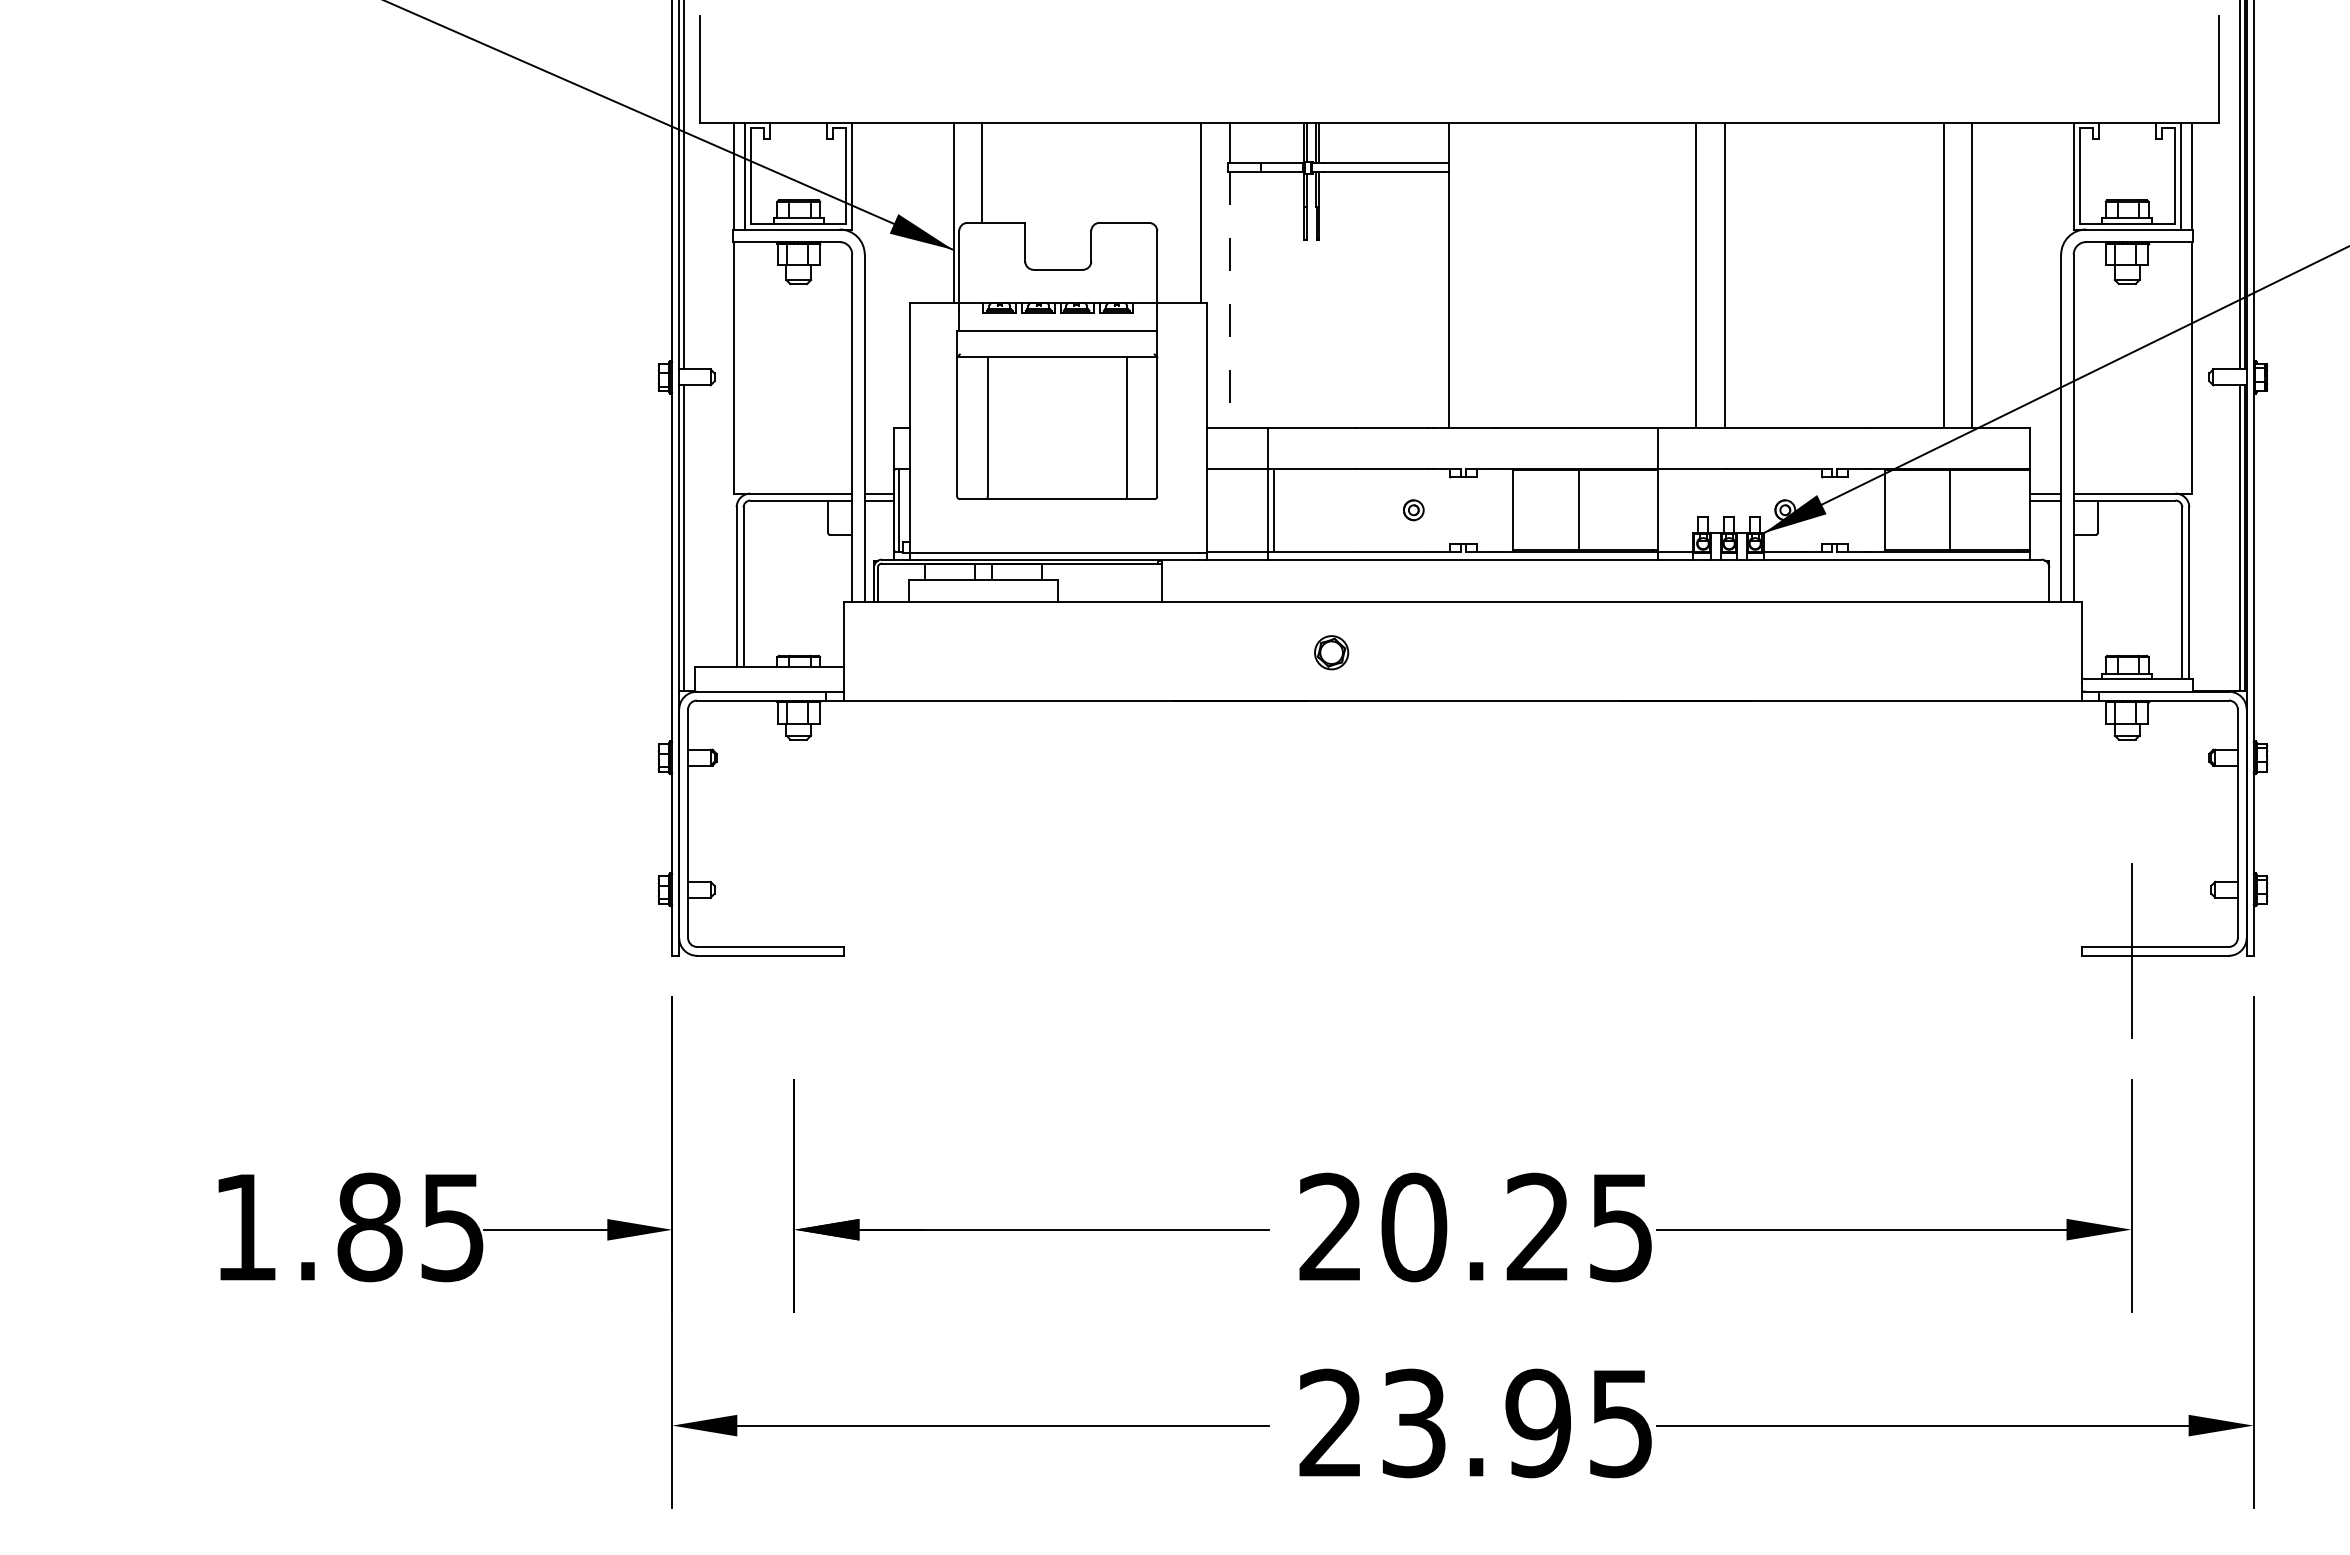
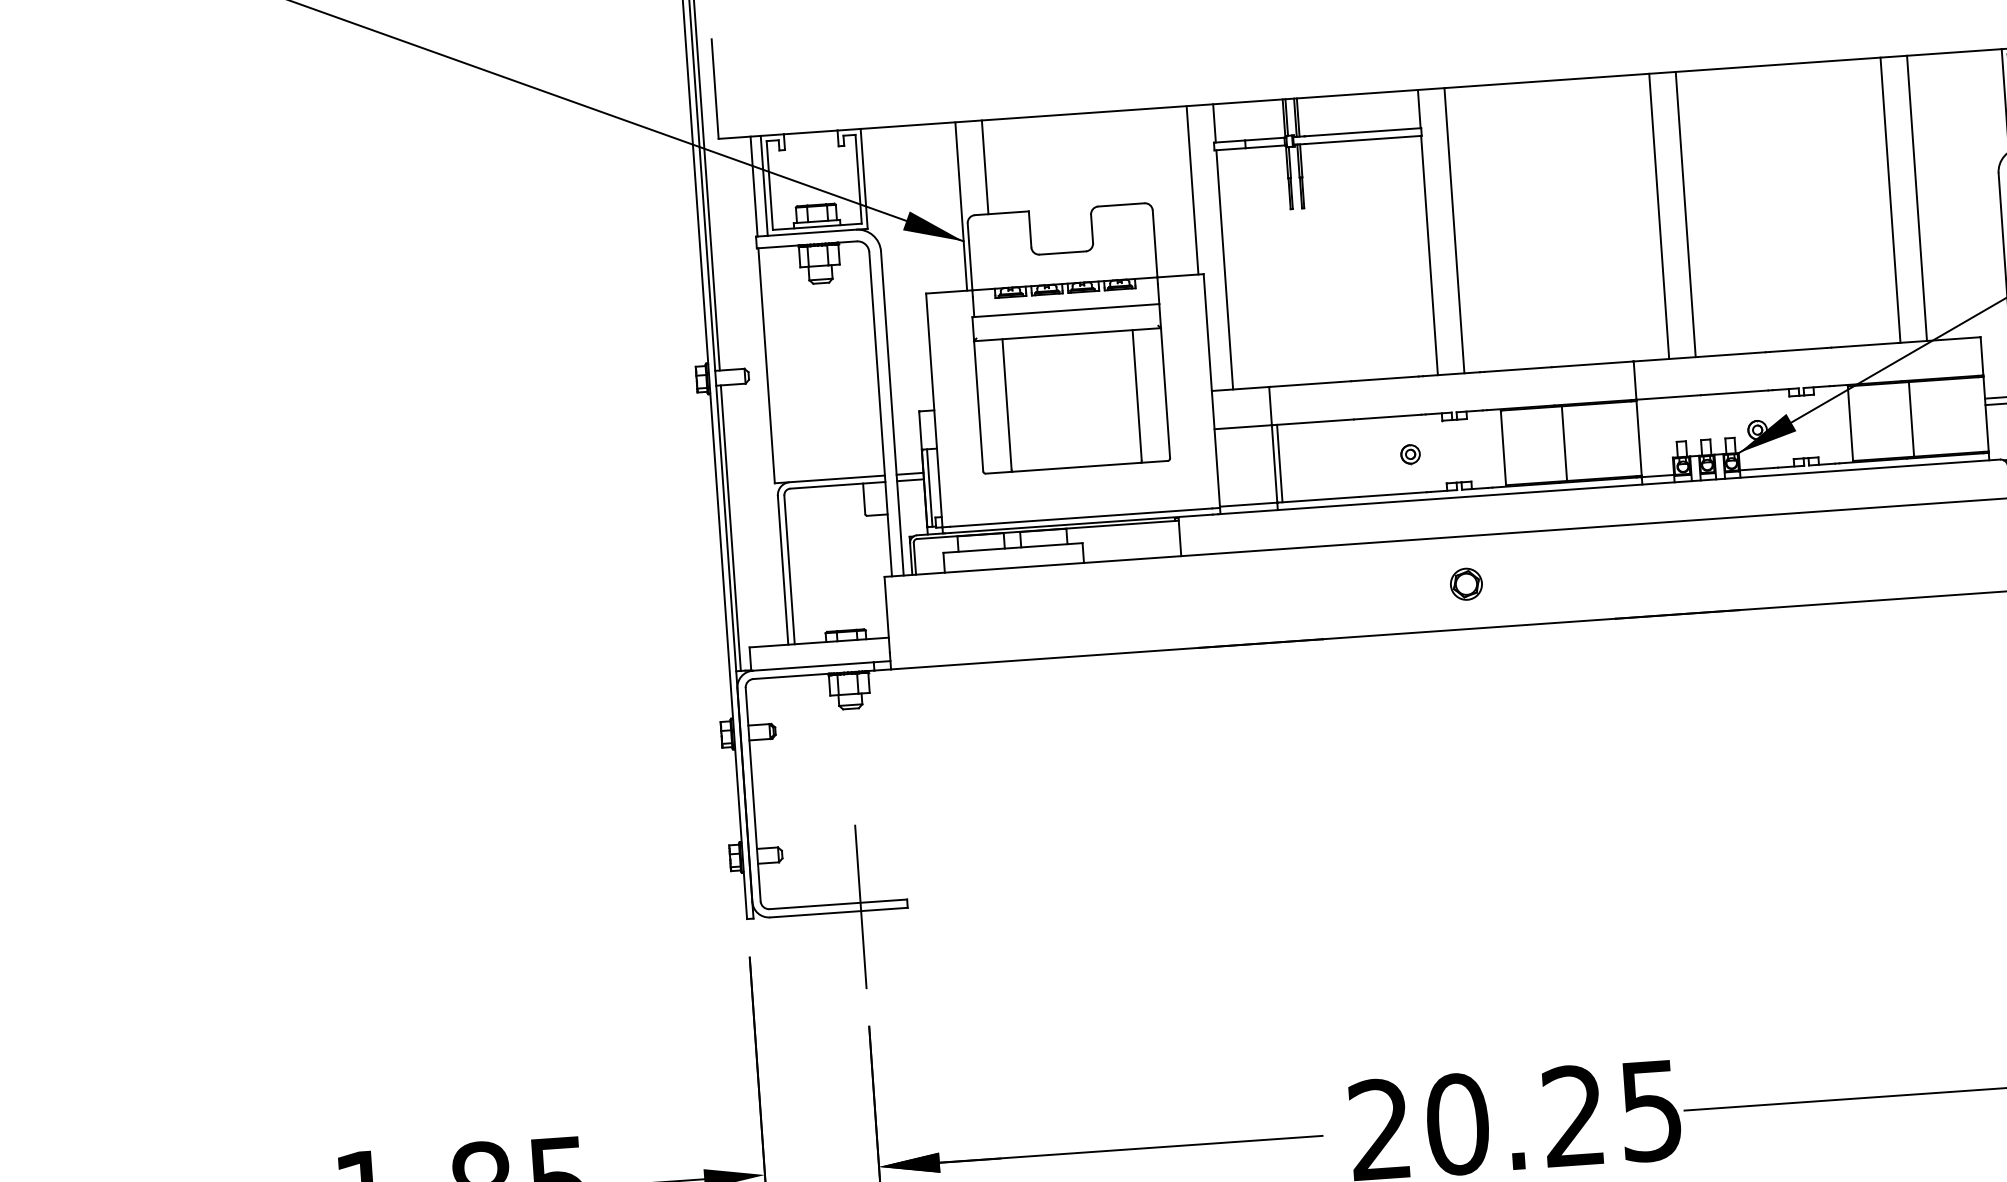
line: (1477, 274) -> (1454, 230), added
line: (1229, 300) -> (1224, 270), dashed -> solid
part: (1331, 652) -> (1466, 584), moved
line: (794, 951) -> (860, 907), added

